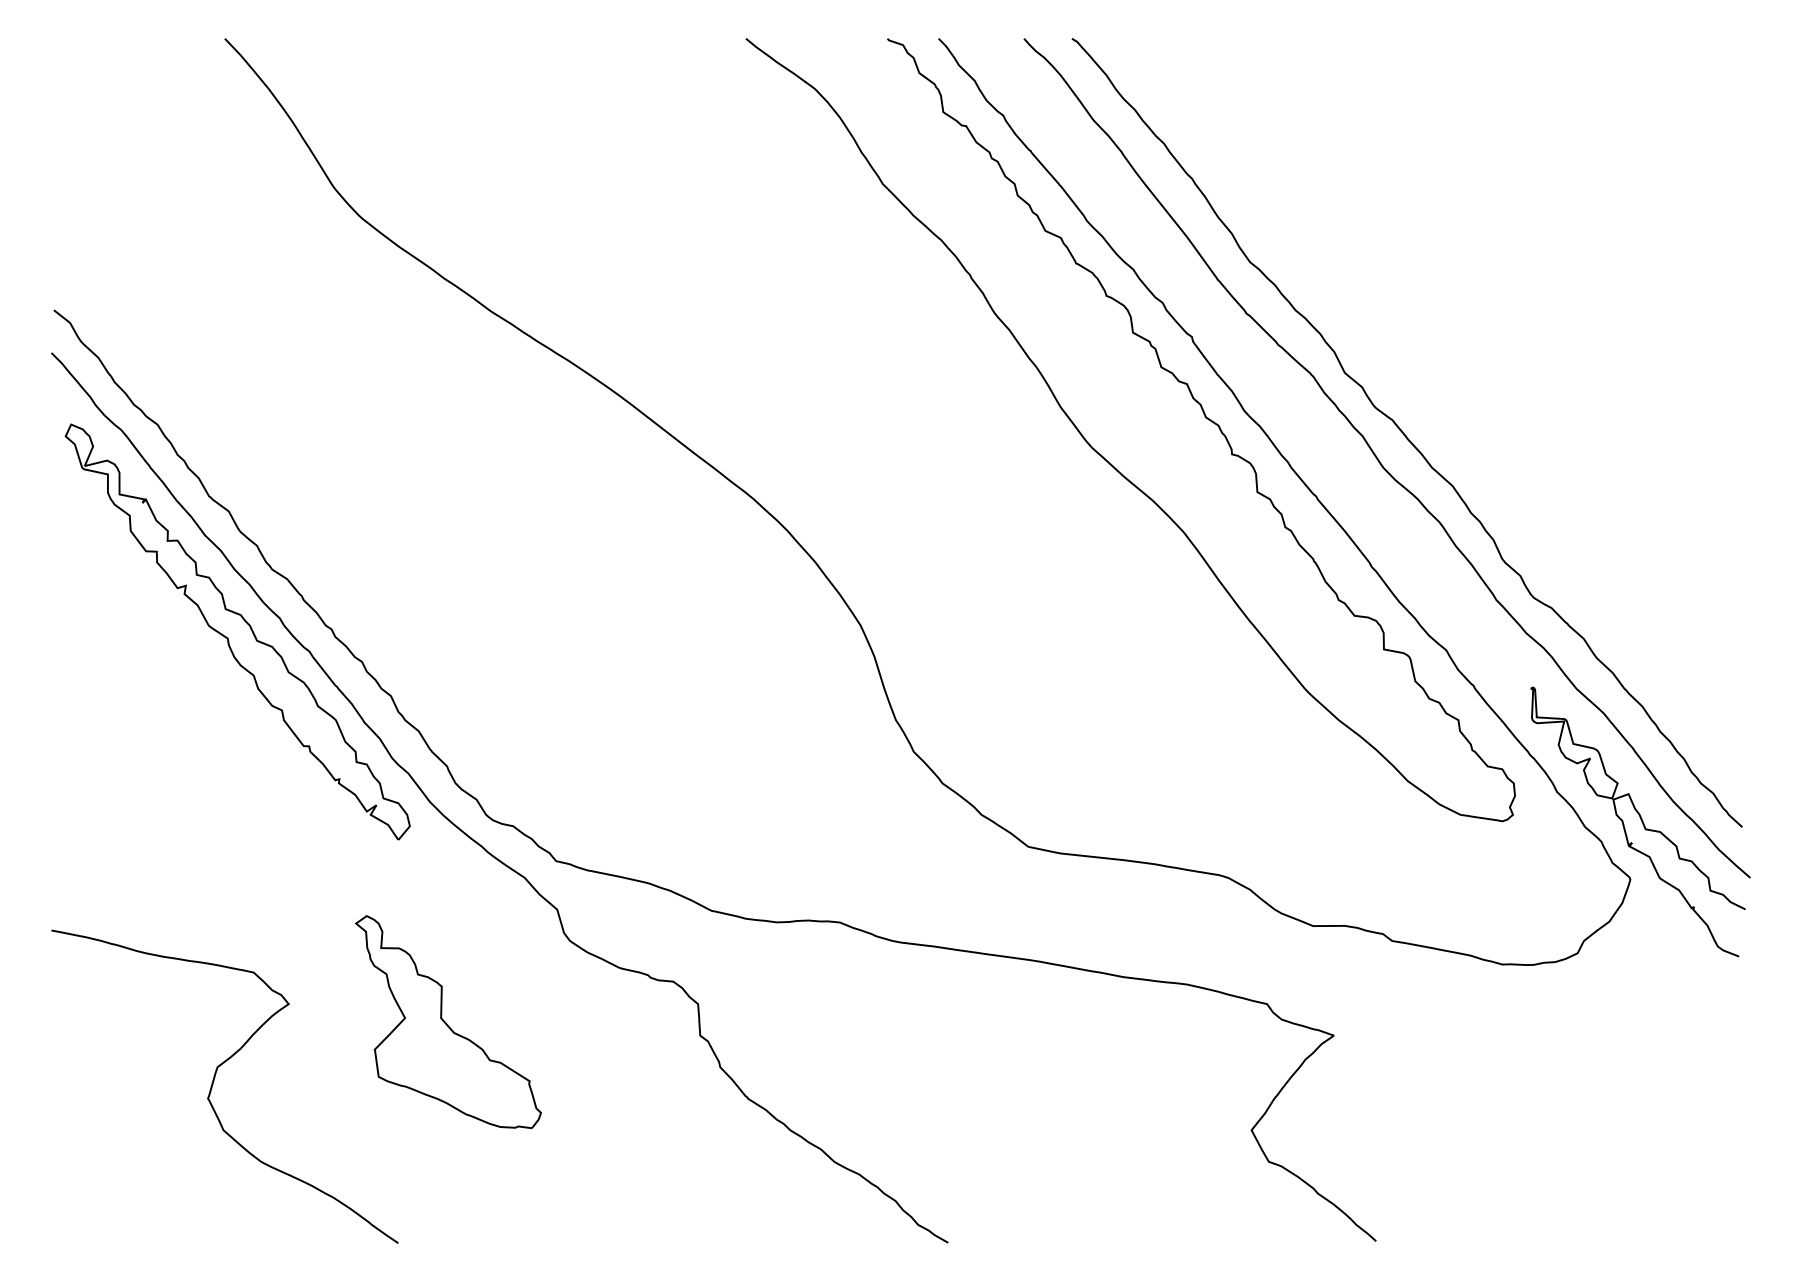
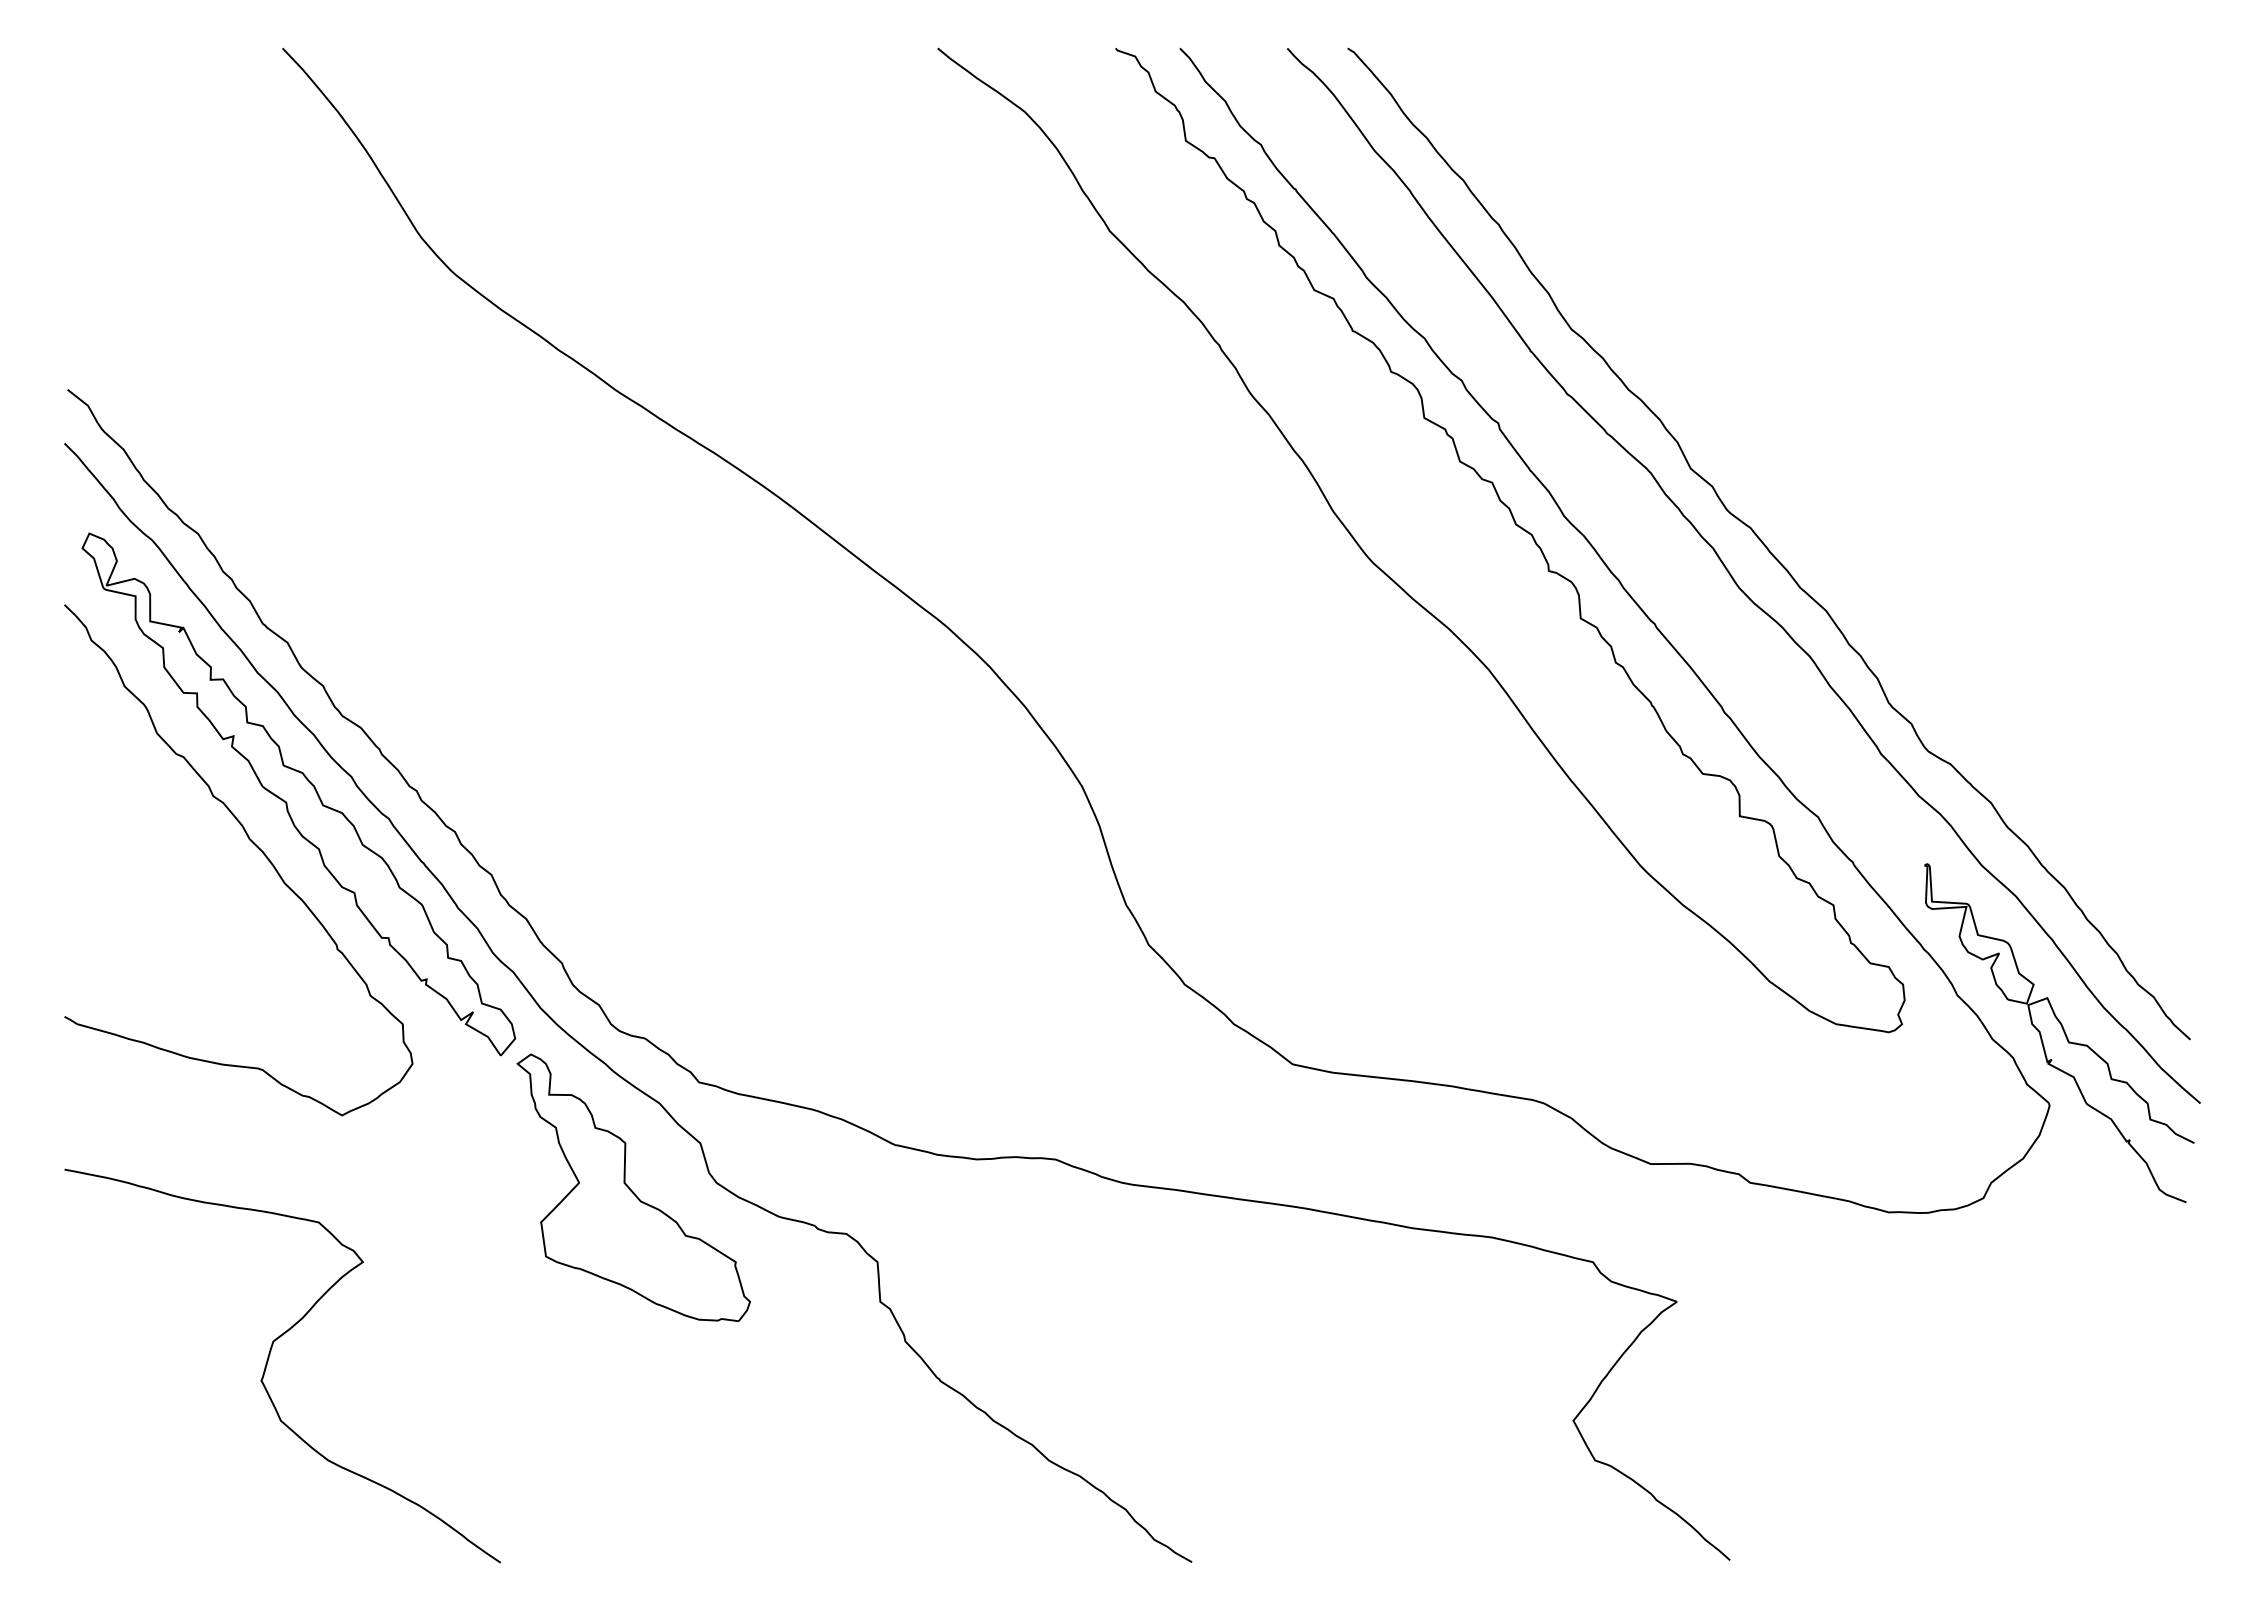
curve: (201, 671) -> (253, 844), added
part: (448, 1021) -> (633, 1187), moved

